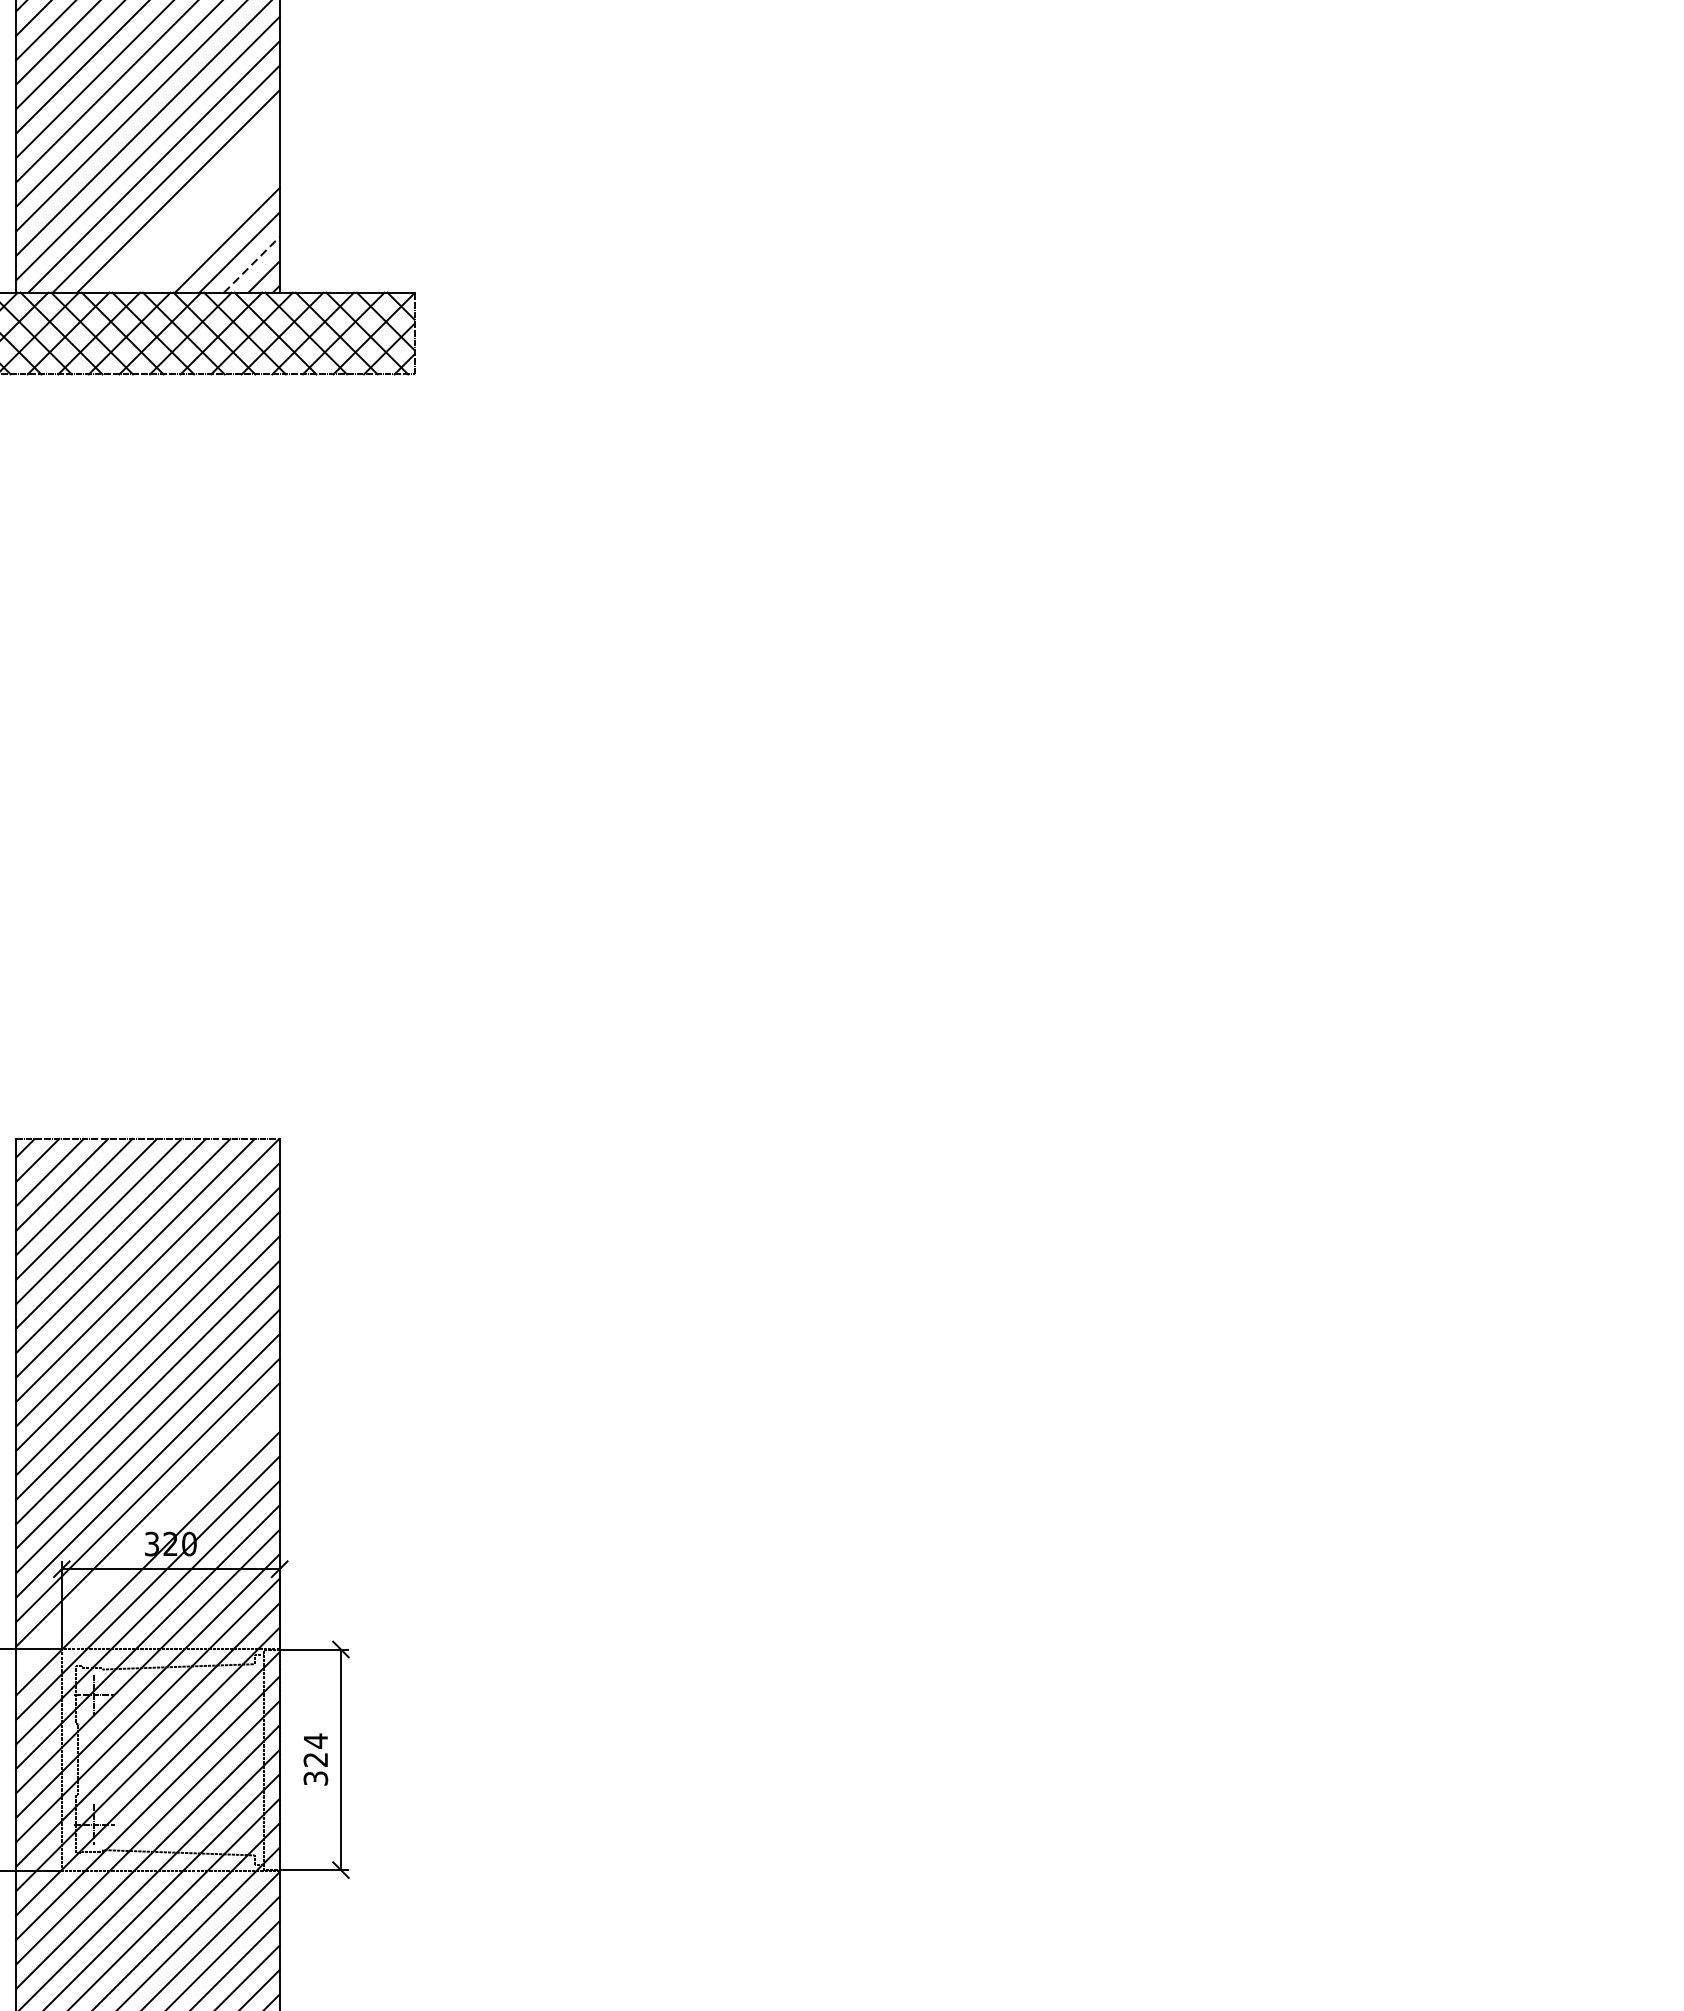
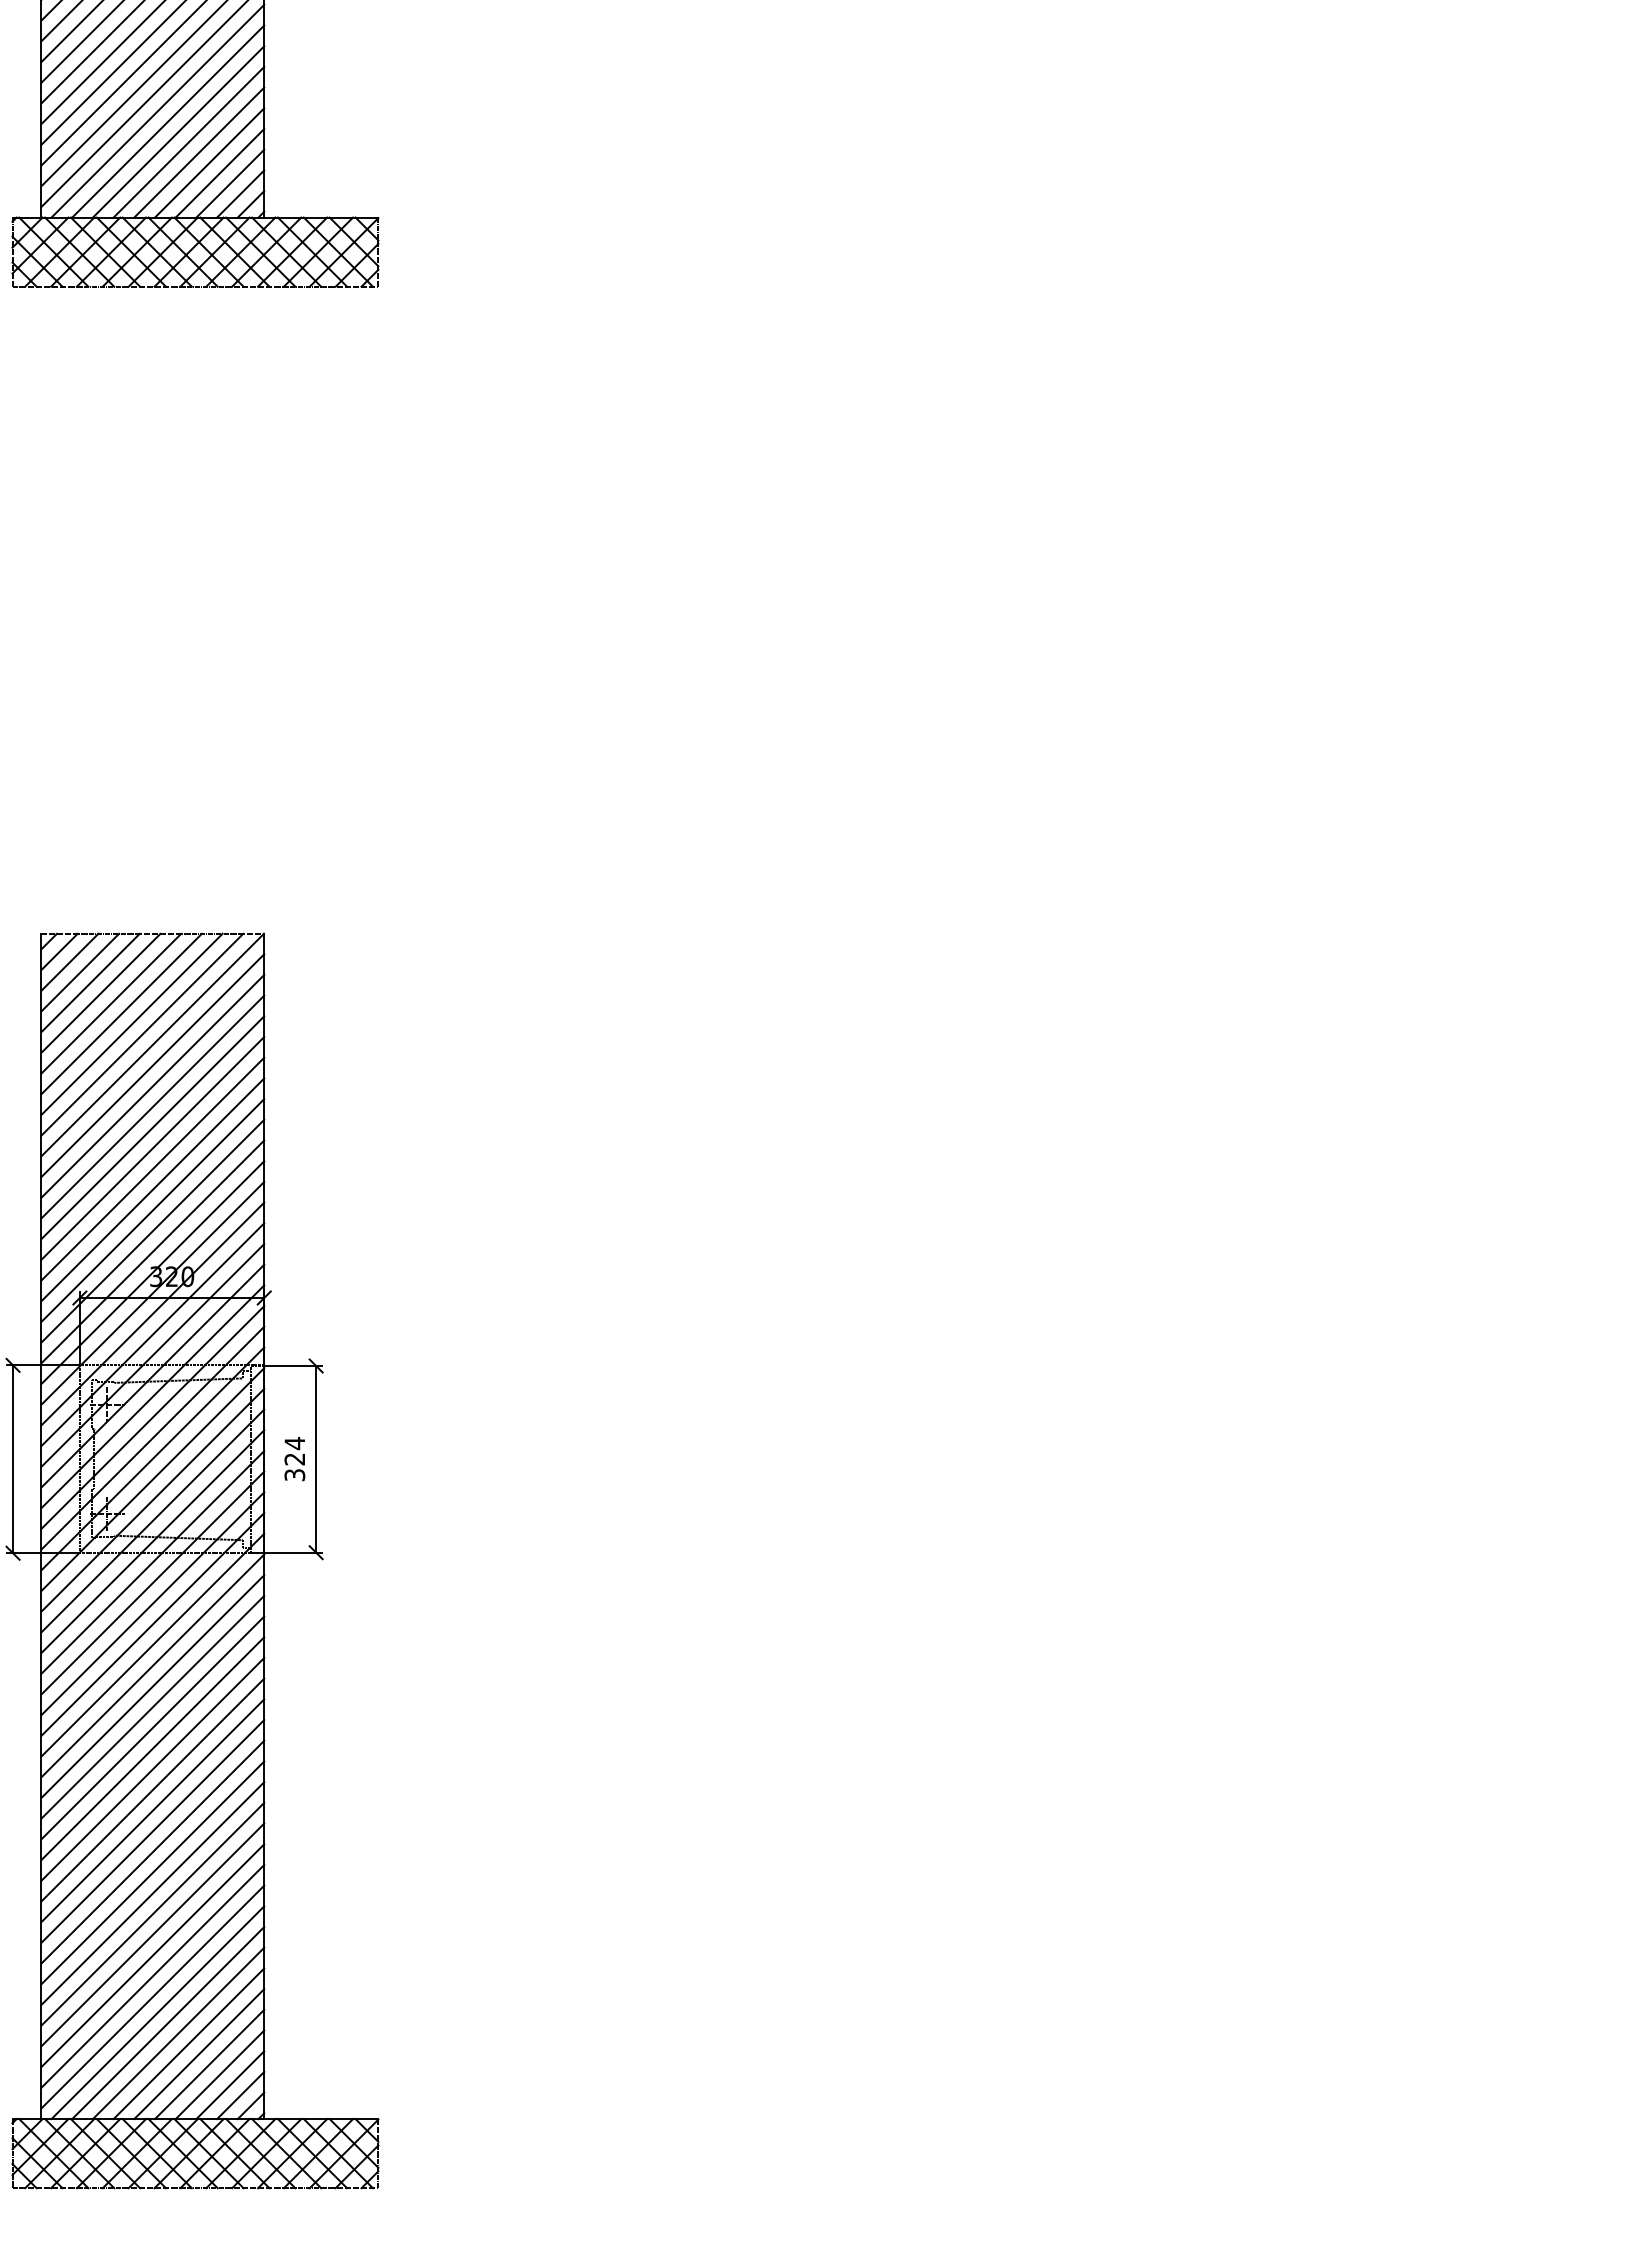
line: (190, 202) -> (188, 141), added
line: (203, 215) -> (199, 152), added
line: (214, 227) -> (209, 162), added
line: (252, 264) -> (241, 193), dashed -> solid
line: (147, 1539) -> (152, 1272), added

